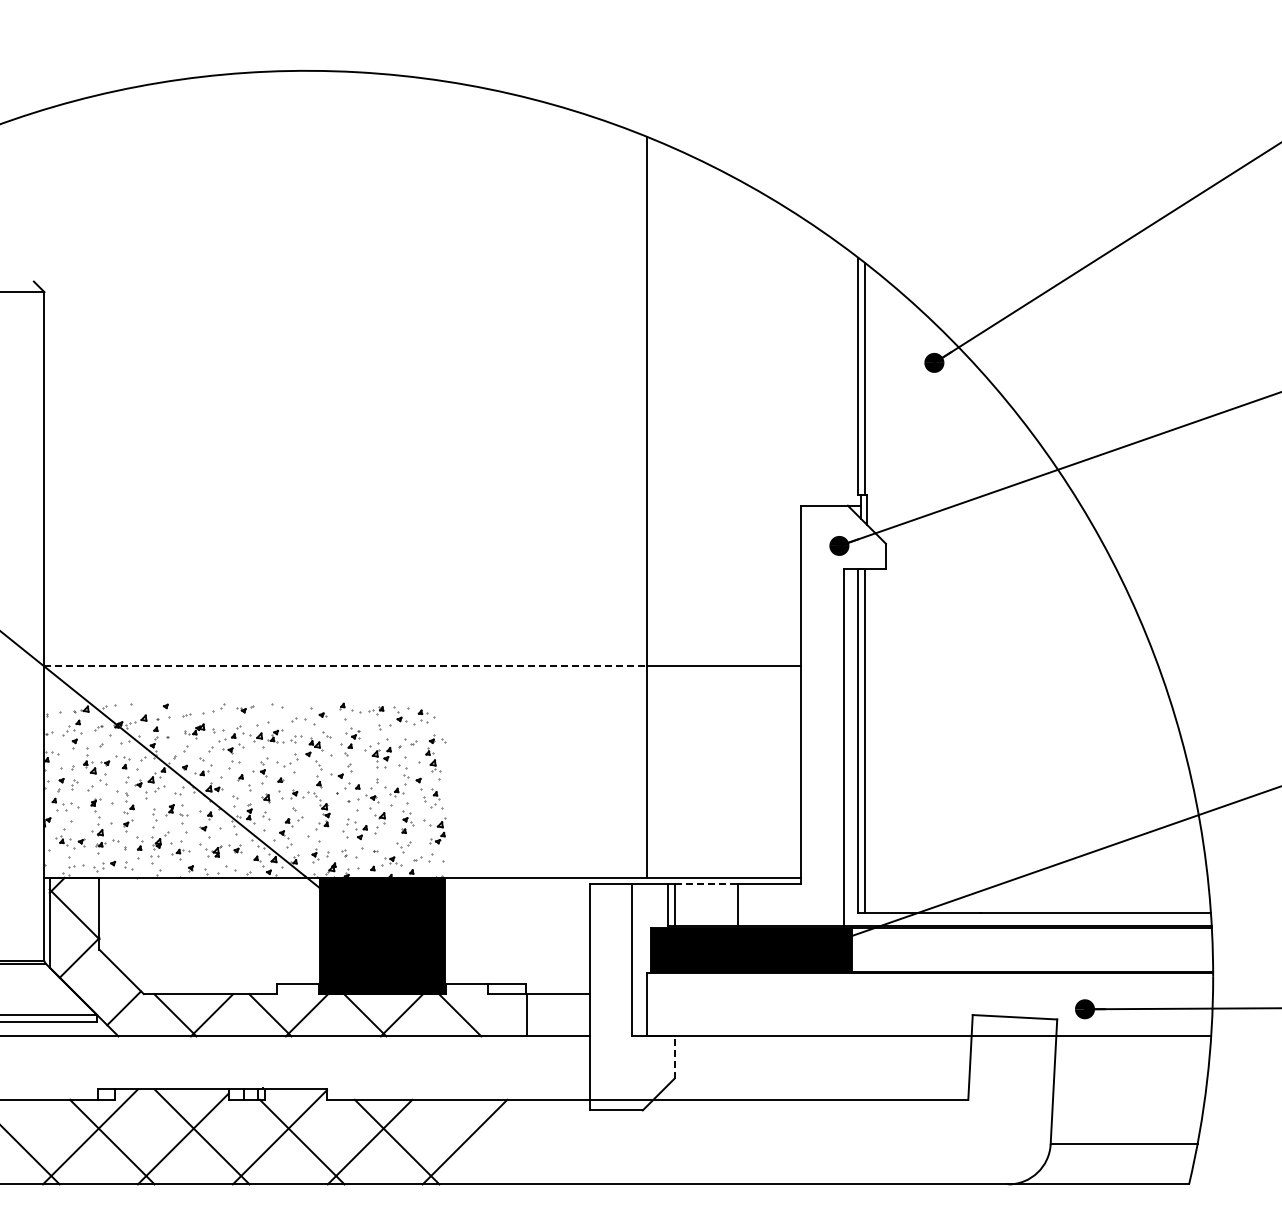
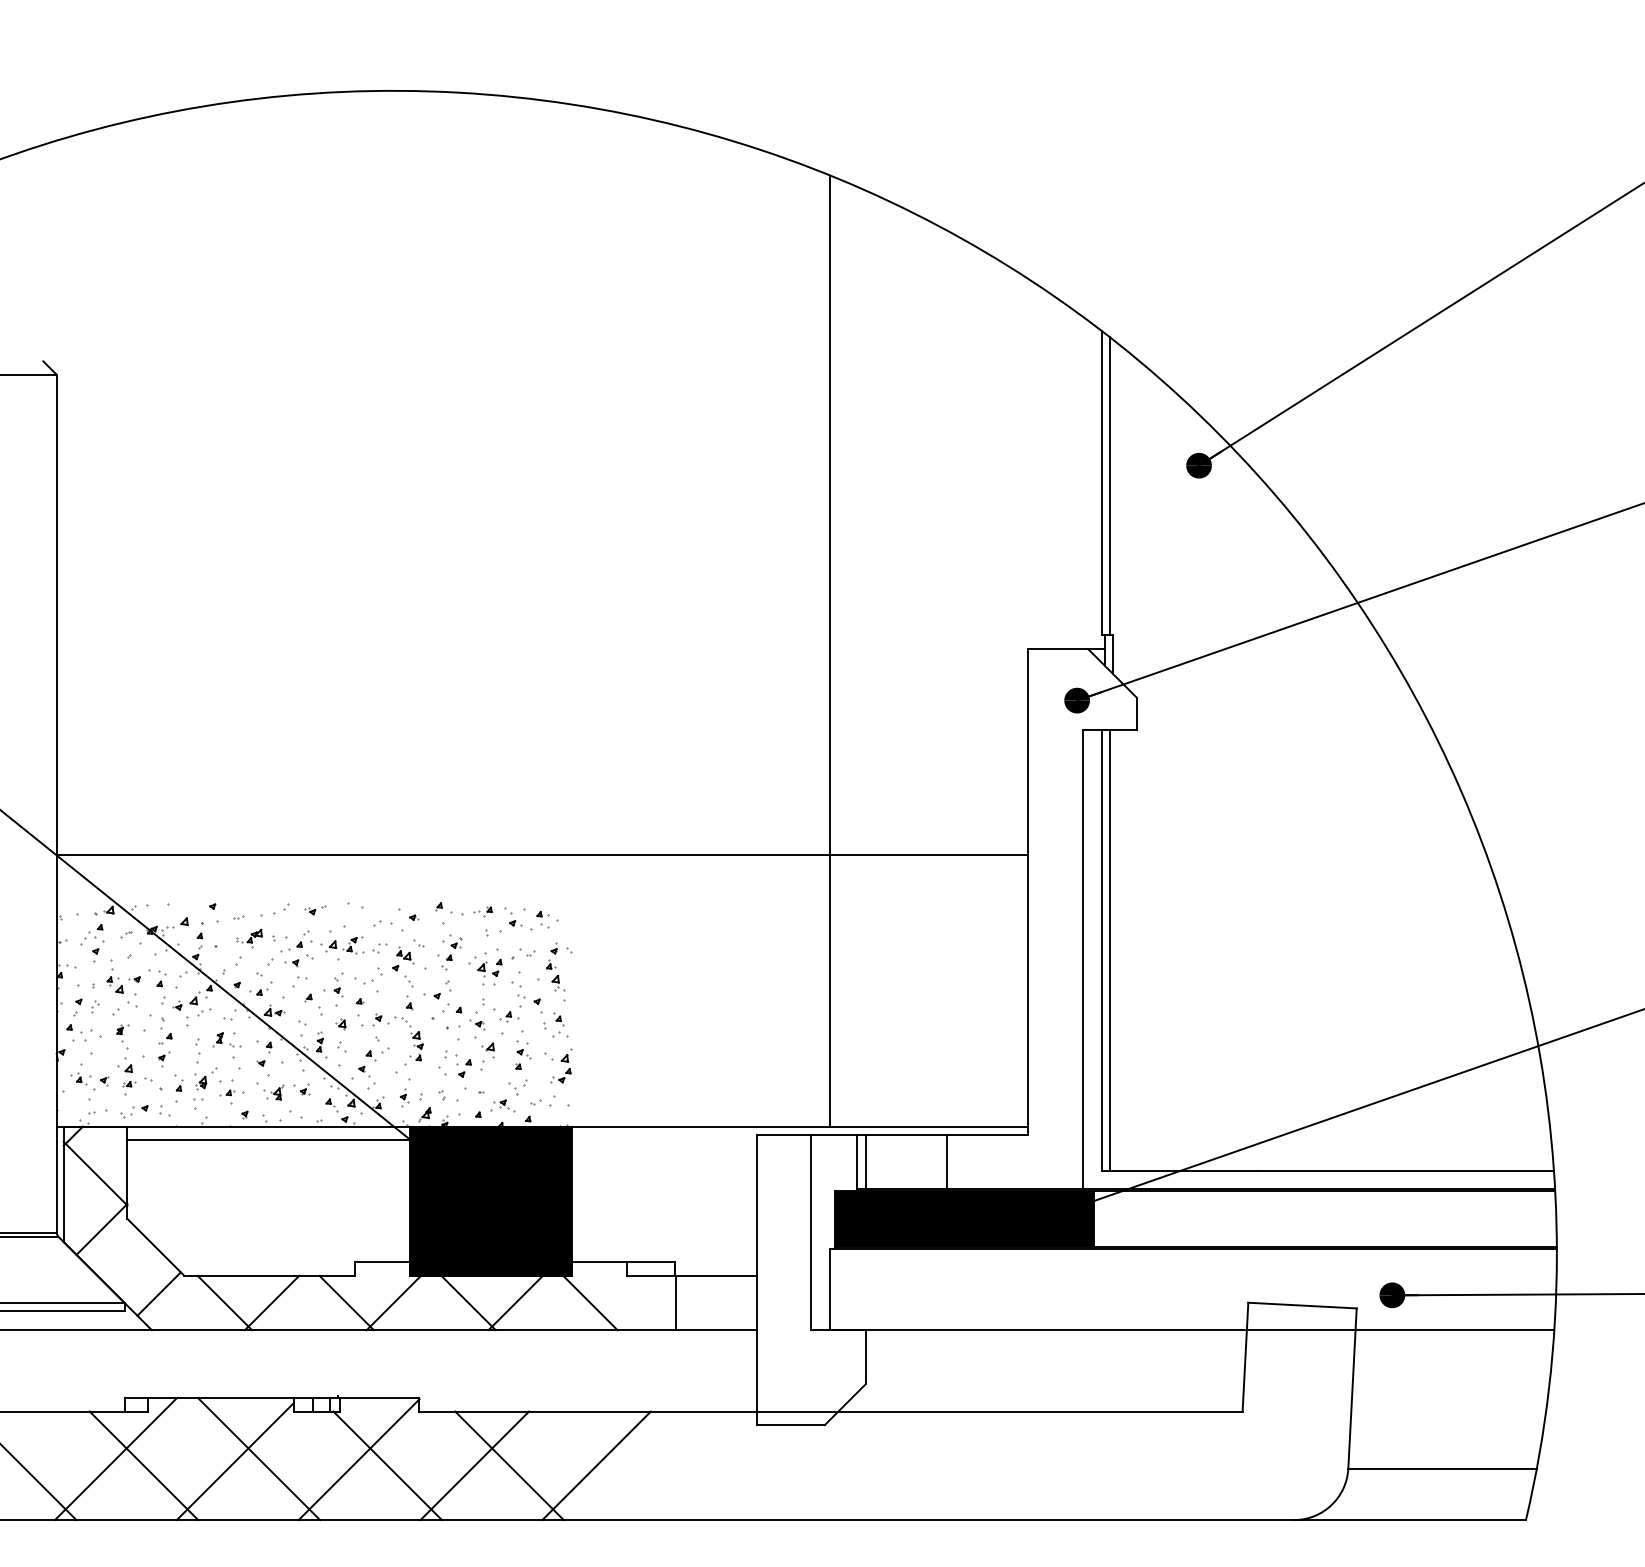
line: (346, 666) -> (444, 855), dashed -> solid
line: (706, 884) -> (906, 1135), dashed -> solid
line: (209, 888) -> (268, 1140), added
line: (674, 1057) -> (865, 1357), dashed -> solid

